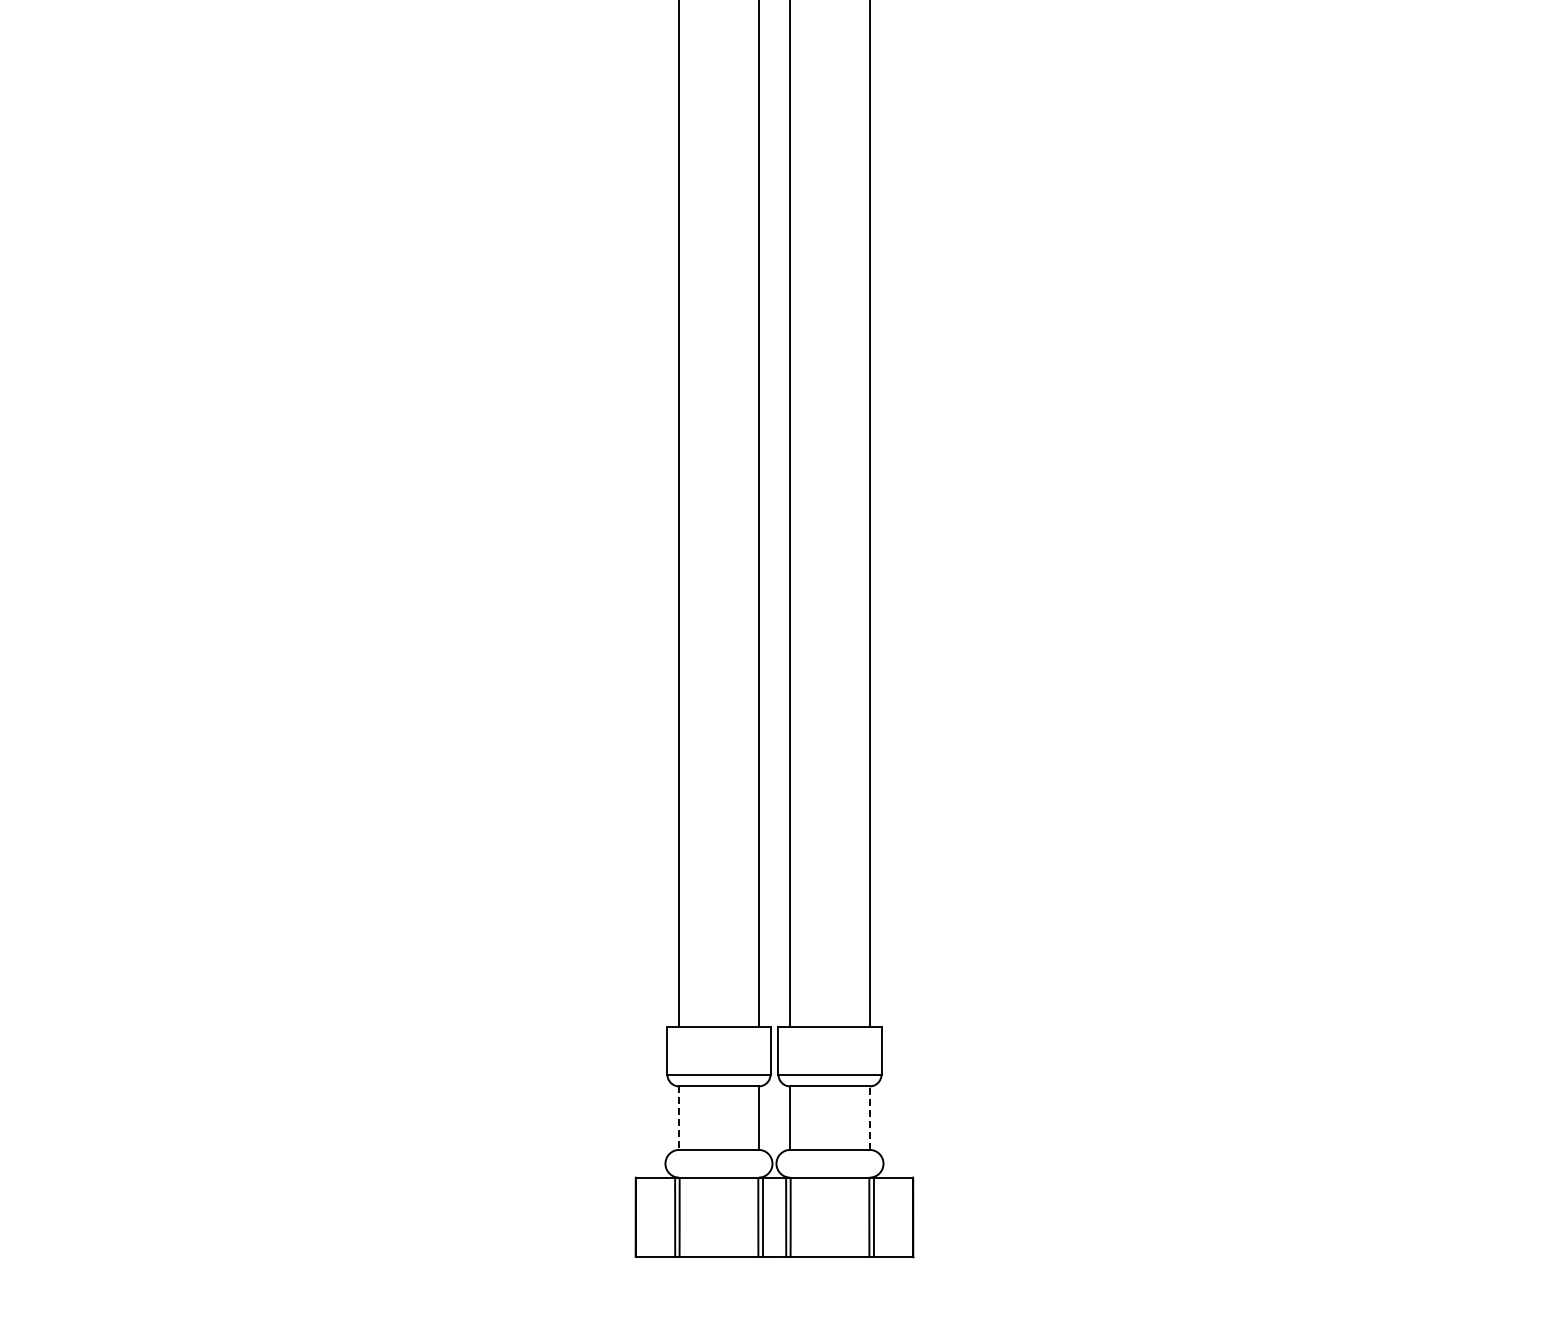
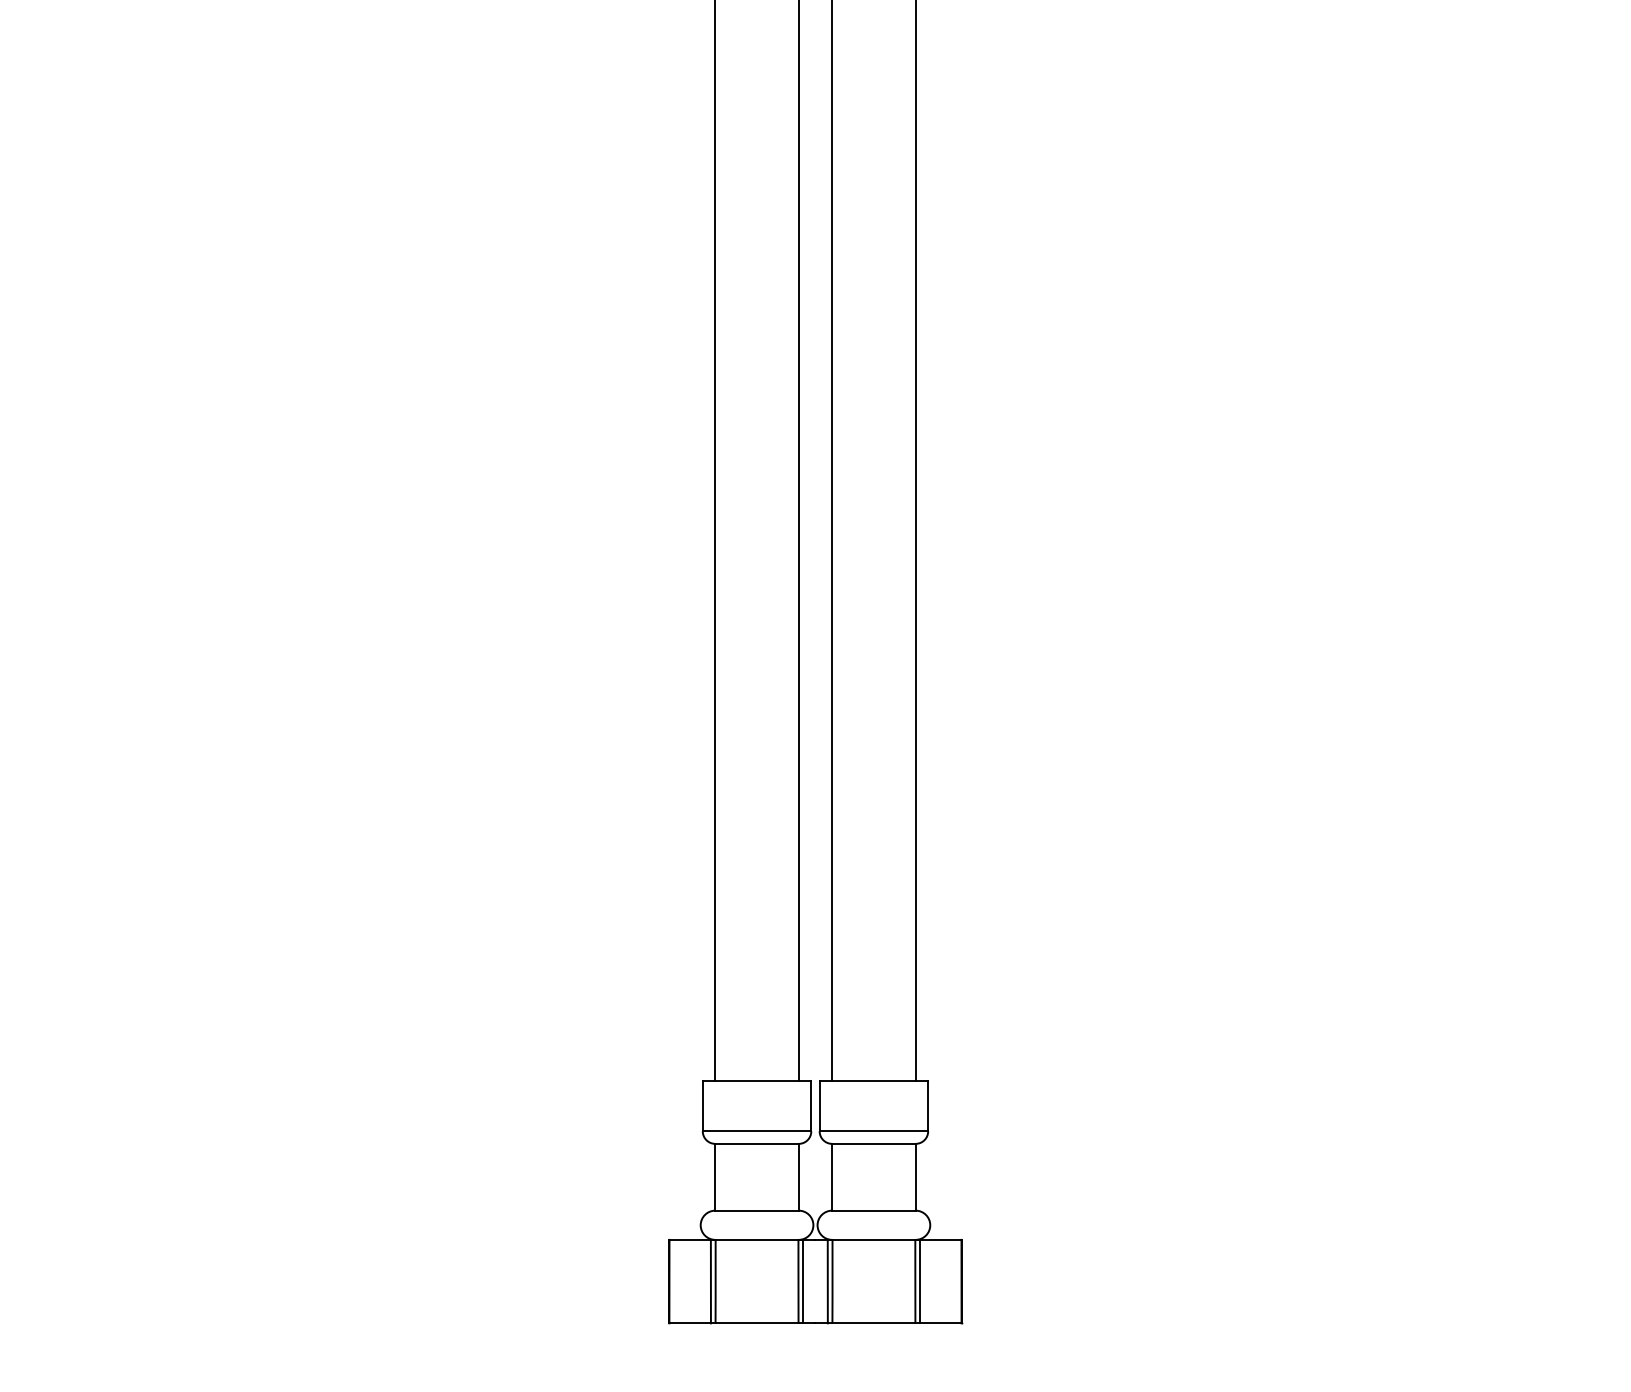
line: (679, 1118) -> (715, 1177), dashed -> solid
line: (869, 1118) -> (915, 1177), dashed -> solid

